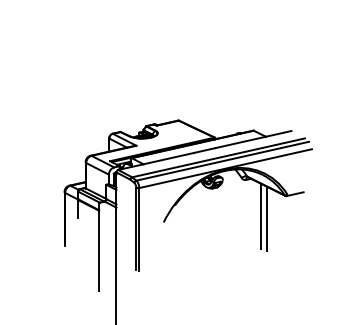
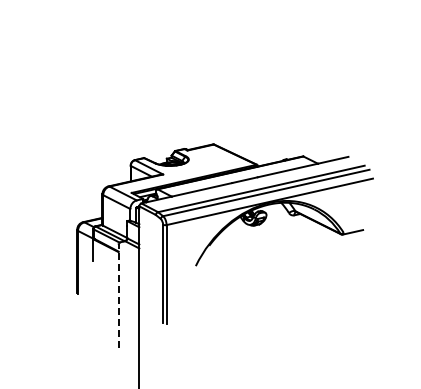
line: (261, 216) -> (312, 258), removed
line: (267, 218) -> (319, 261), removed
line: (99, 246) -> (118, 295), solid -> dashed

